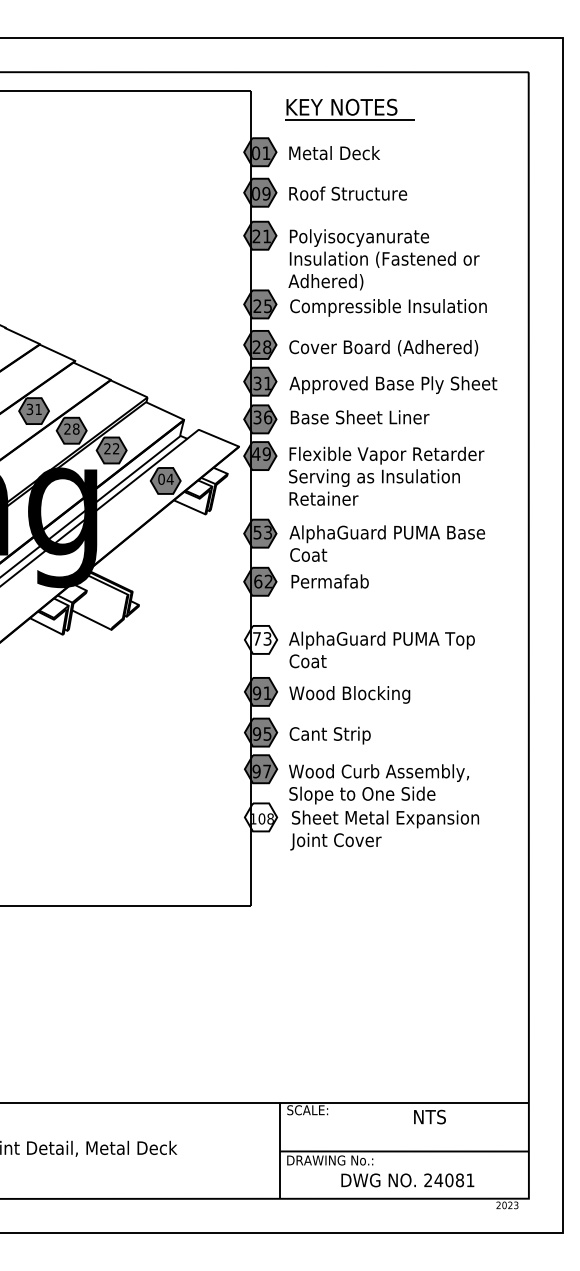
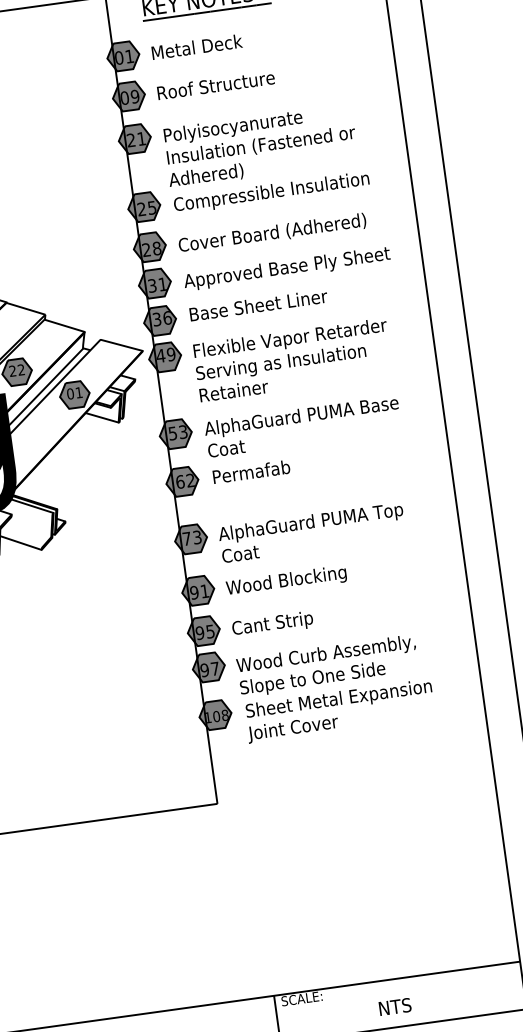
text: (169, 479) -> (78, 393), 04 -> 01
fill: (260, 639) -> (190, 539), added
fill: (260, 817) -> (214, 715), added
text: (429, 1116) -> (394, 1006), moved

